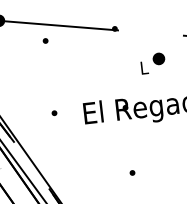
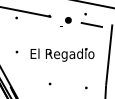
part: (153, 62) -> (65, 21), moved

